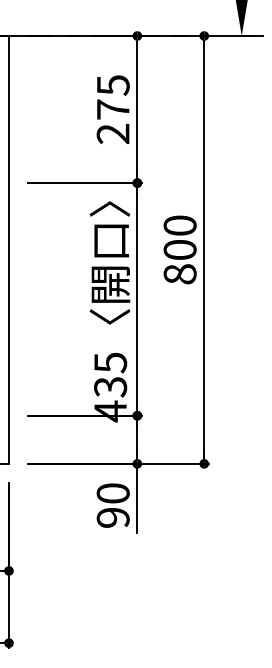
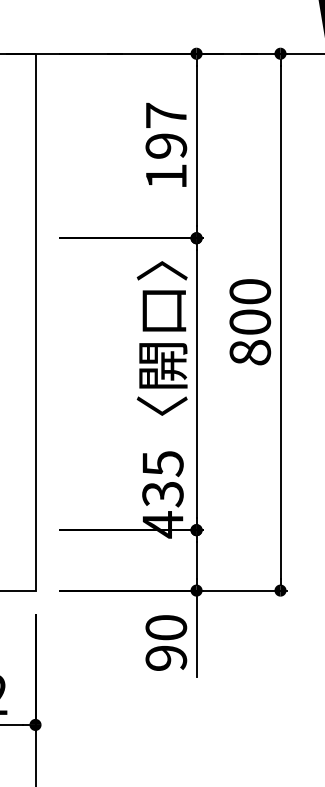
text: (112, 109) -> (165, 145), 275 -> 197

